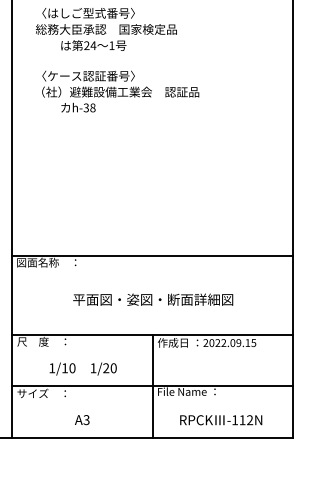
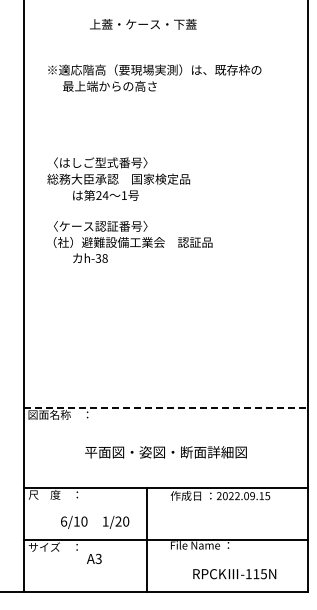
line: (152, 255) -> (165, 407), solid -> dashed
text: (52, 368) -> (64, 521), 1/10 -> 6/10
line: (152, 385) -> (146, 539), moved
text: (82, 419) -> (94, 558), moved
text: (249, 420) -> (263, 574), -112N -> -115N

